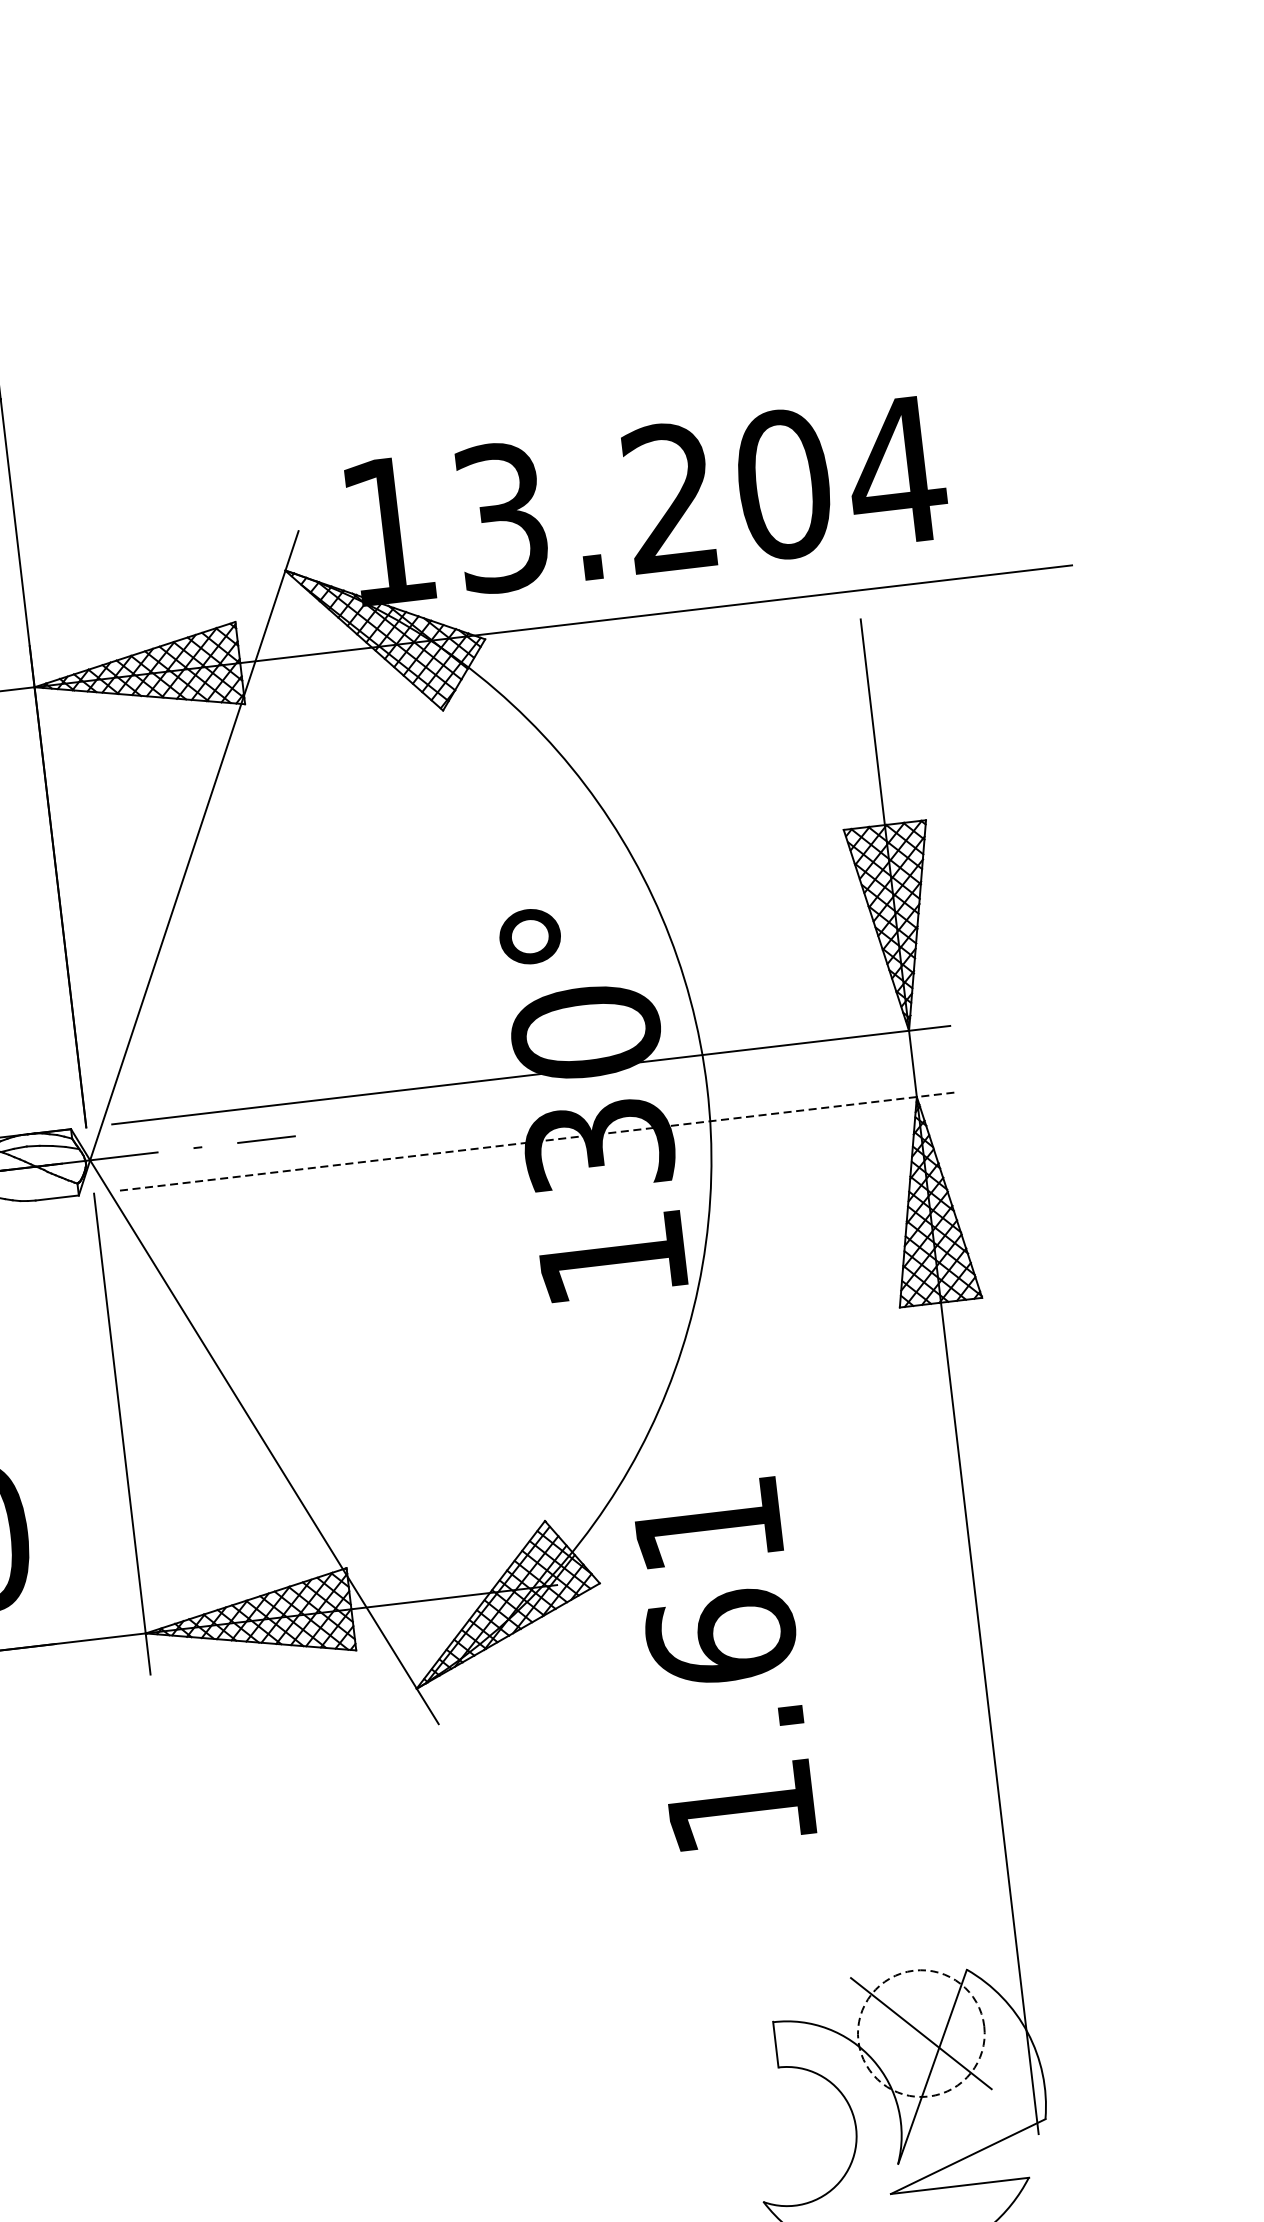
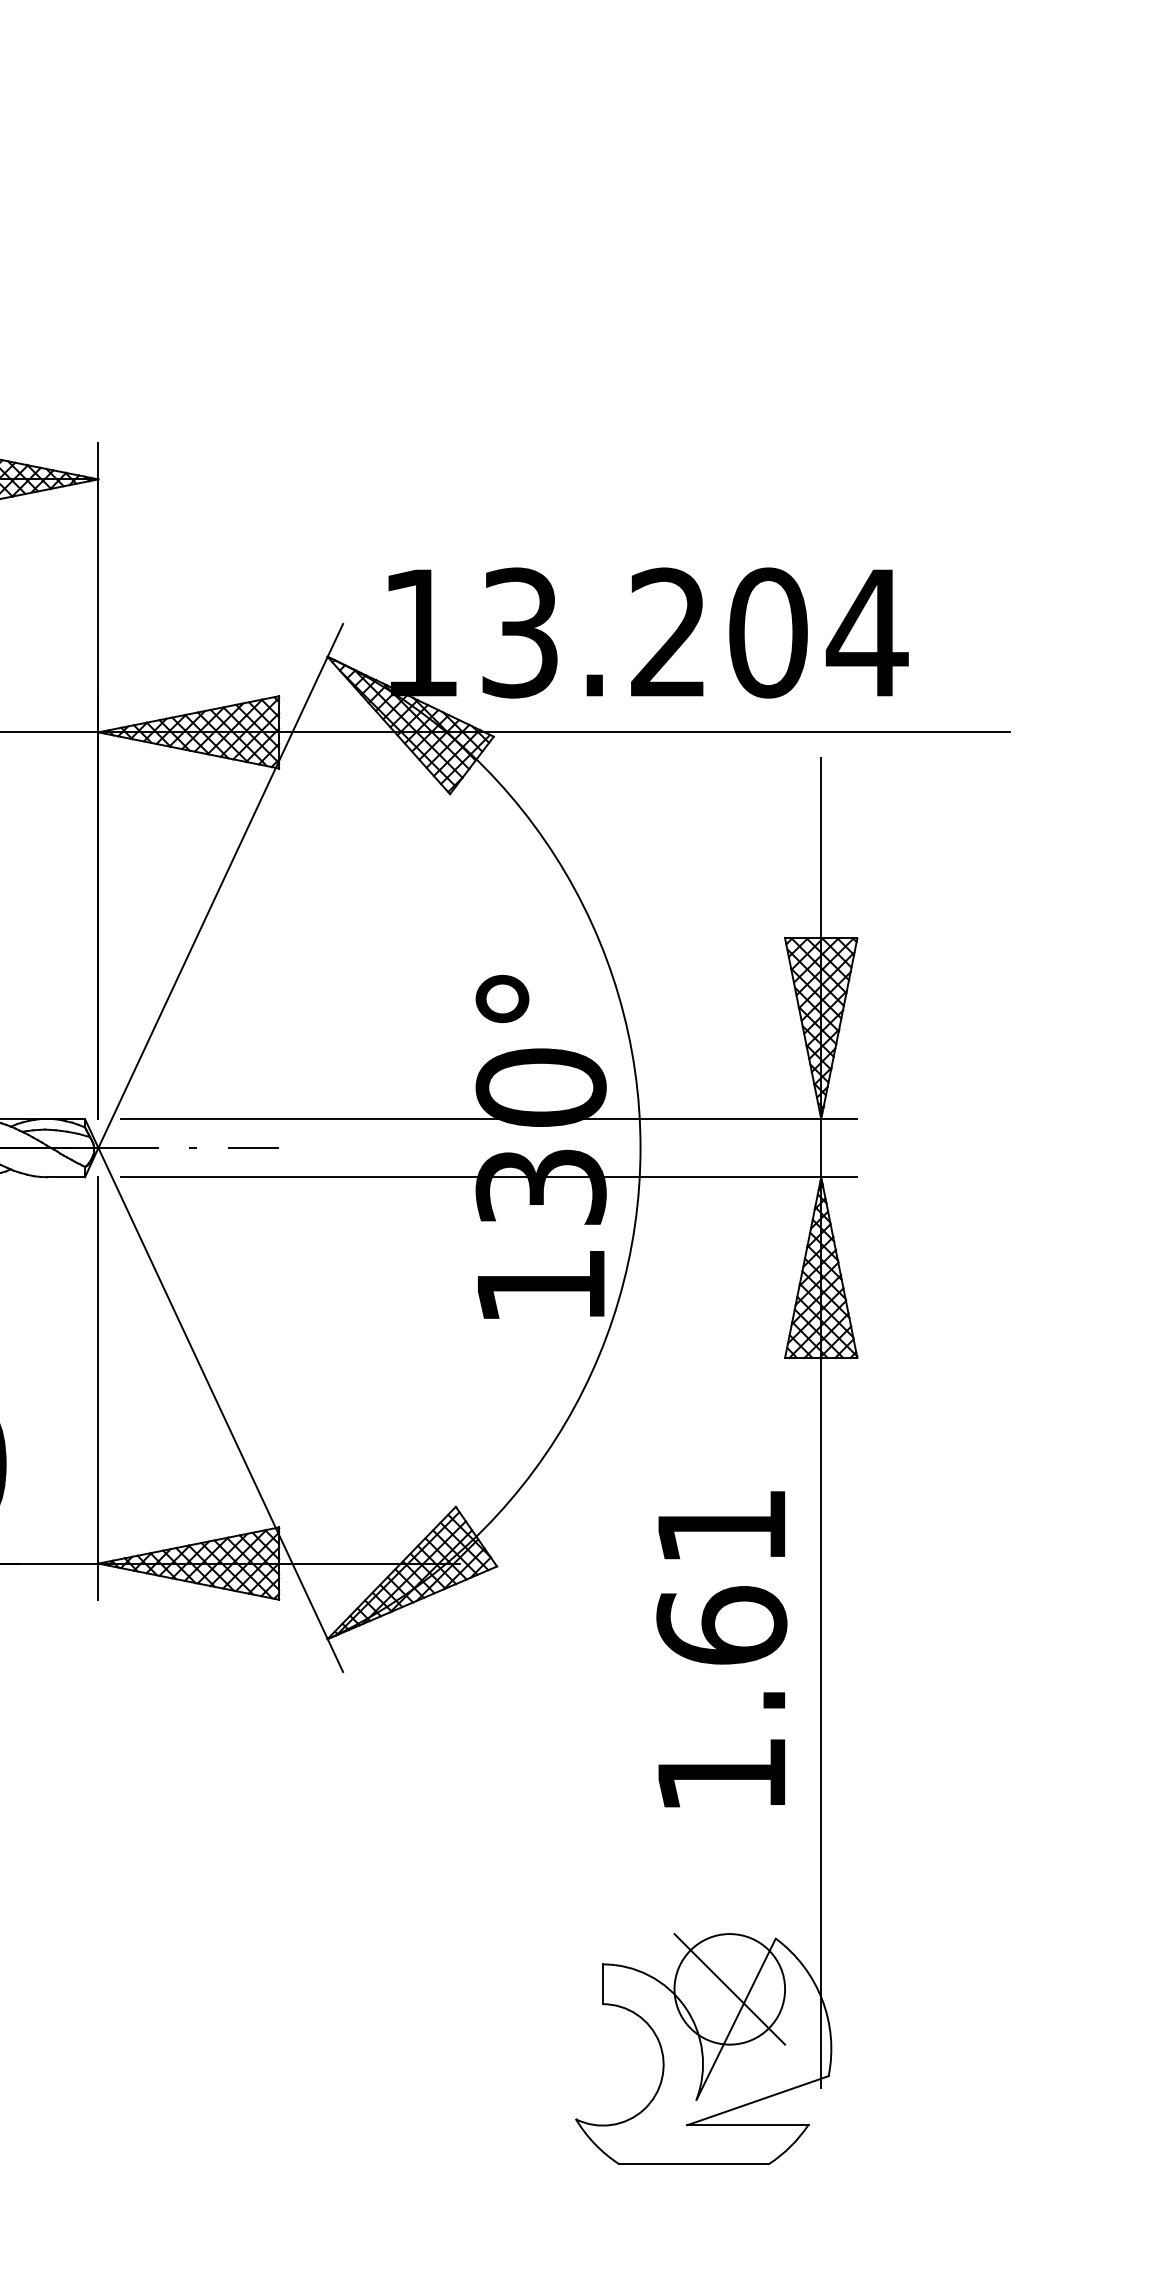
line: (539, 1141) -> (489, 1177), dashed -> solid
text: (724, 1664) -> (721, 1649), moved
circle: (921, 2033) -> (729, 1989), dashed -> solid

